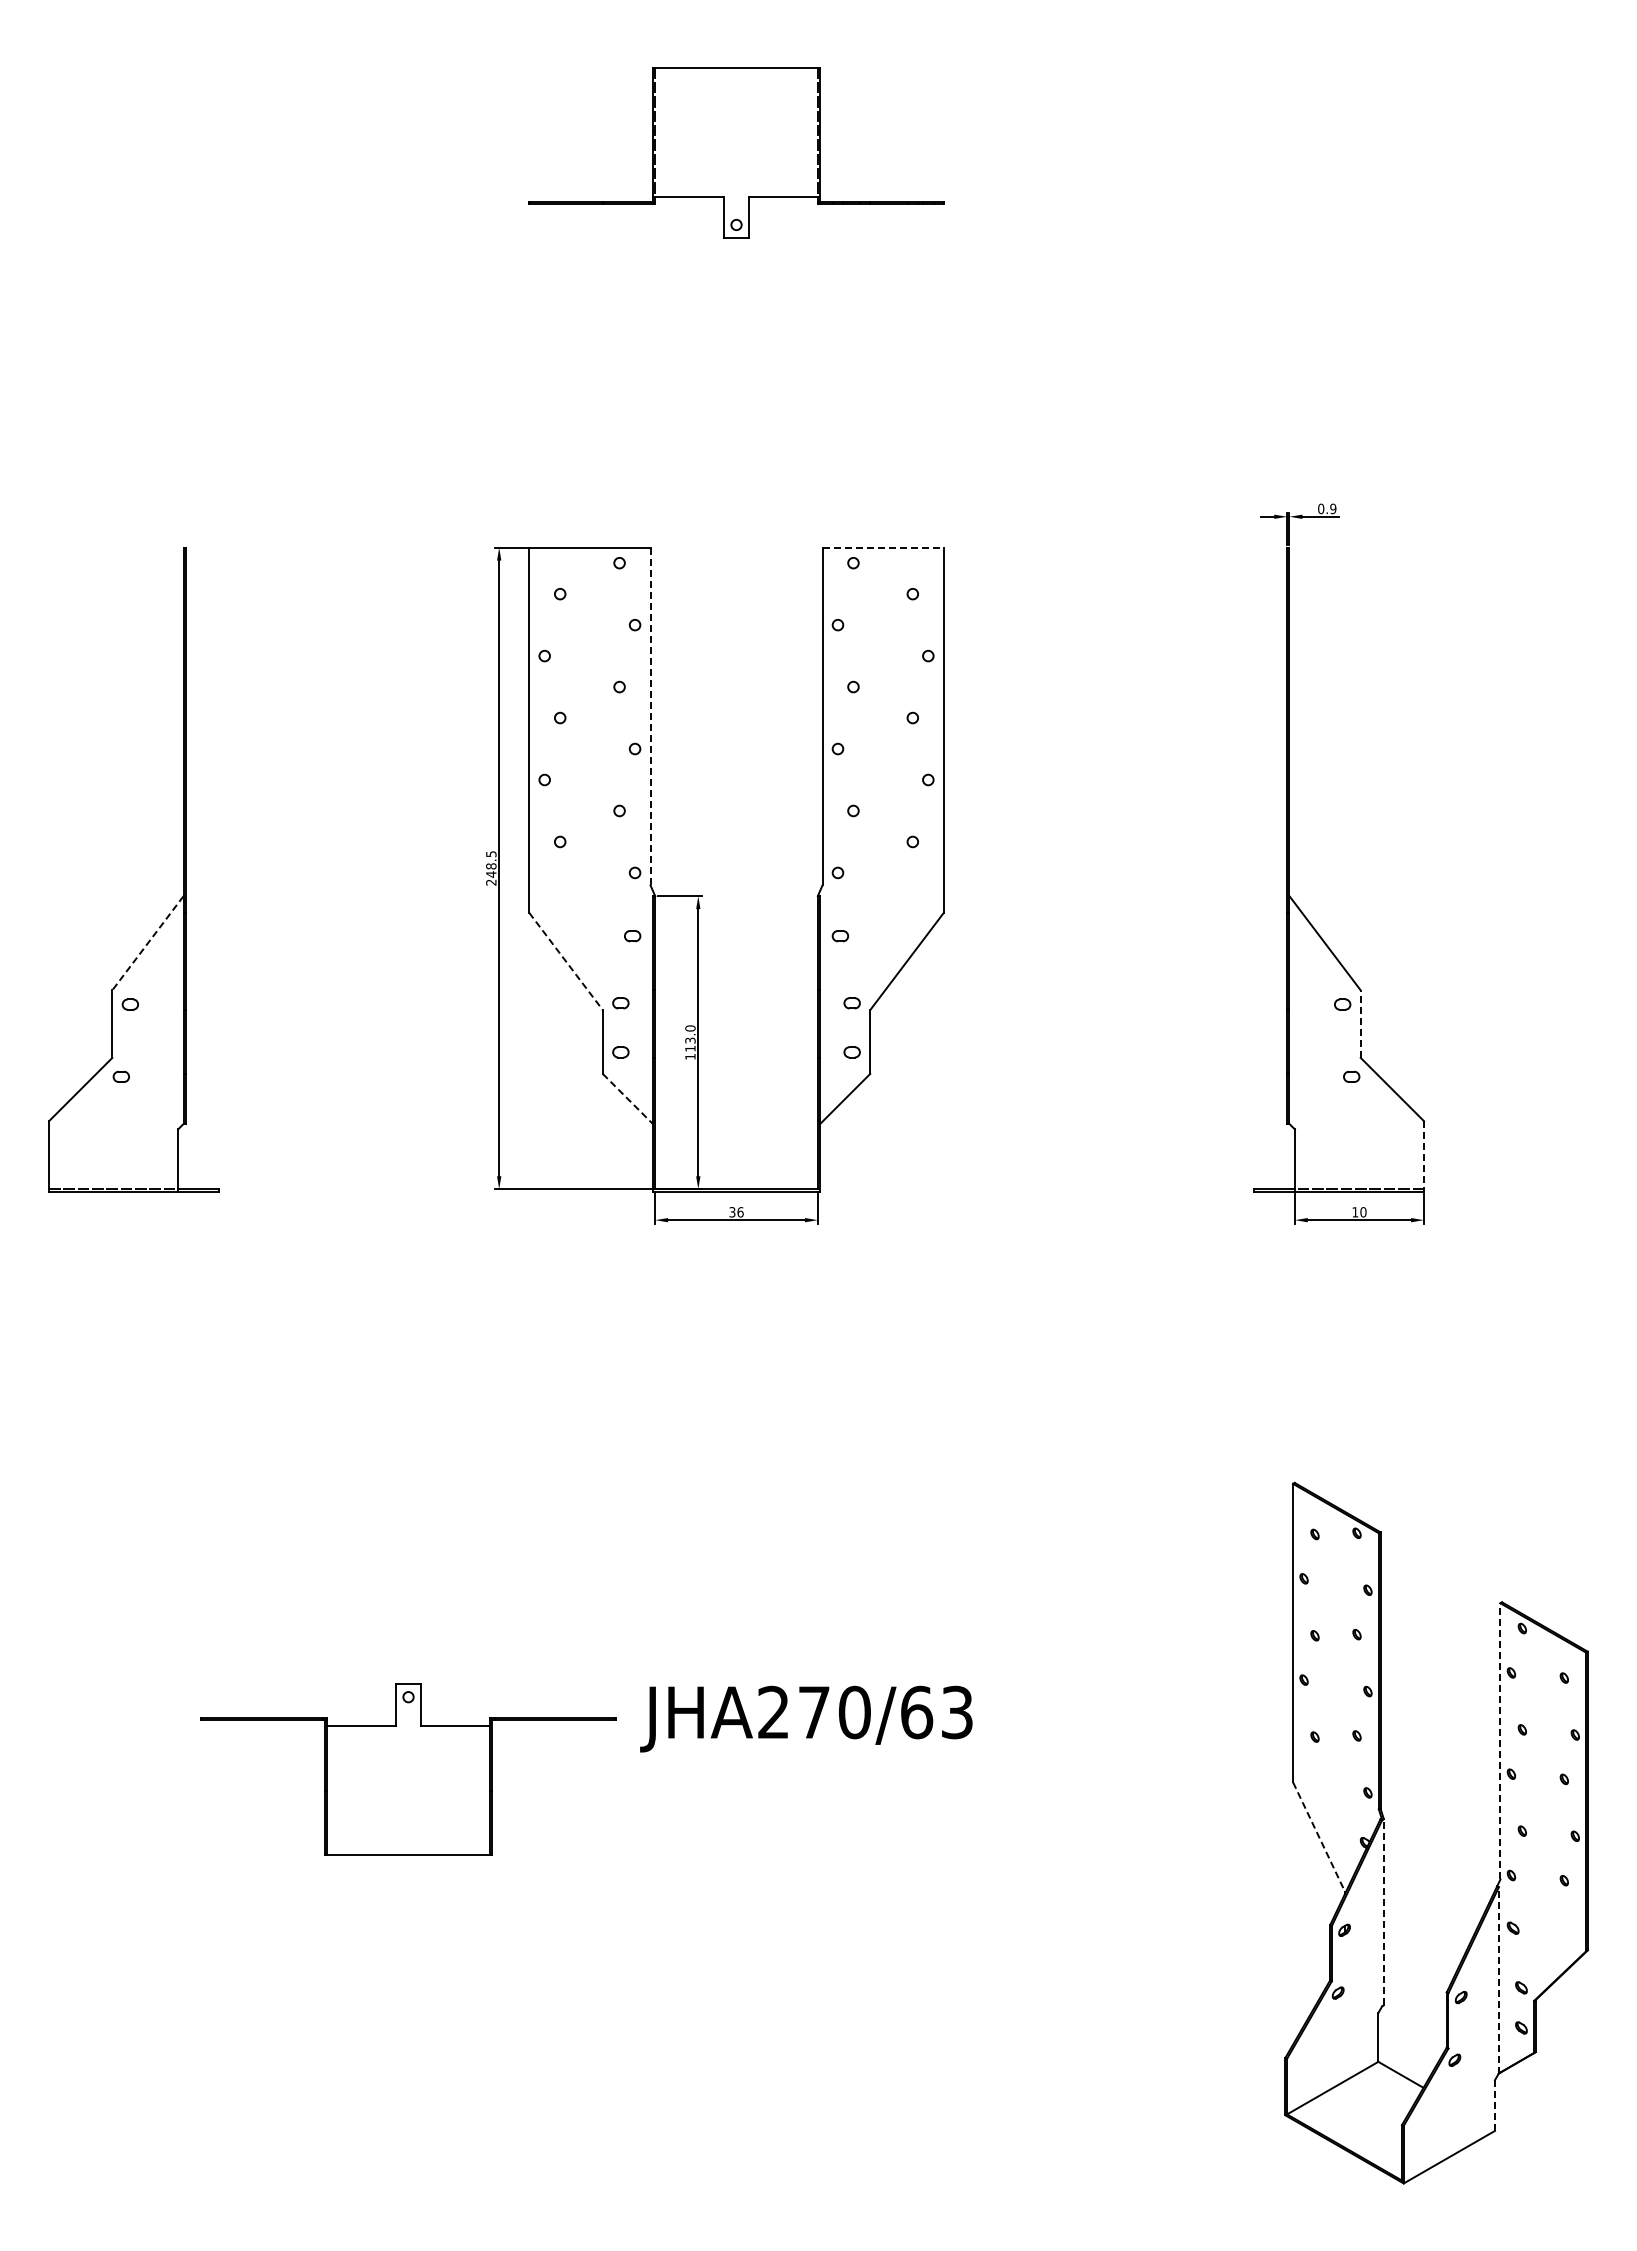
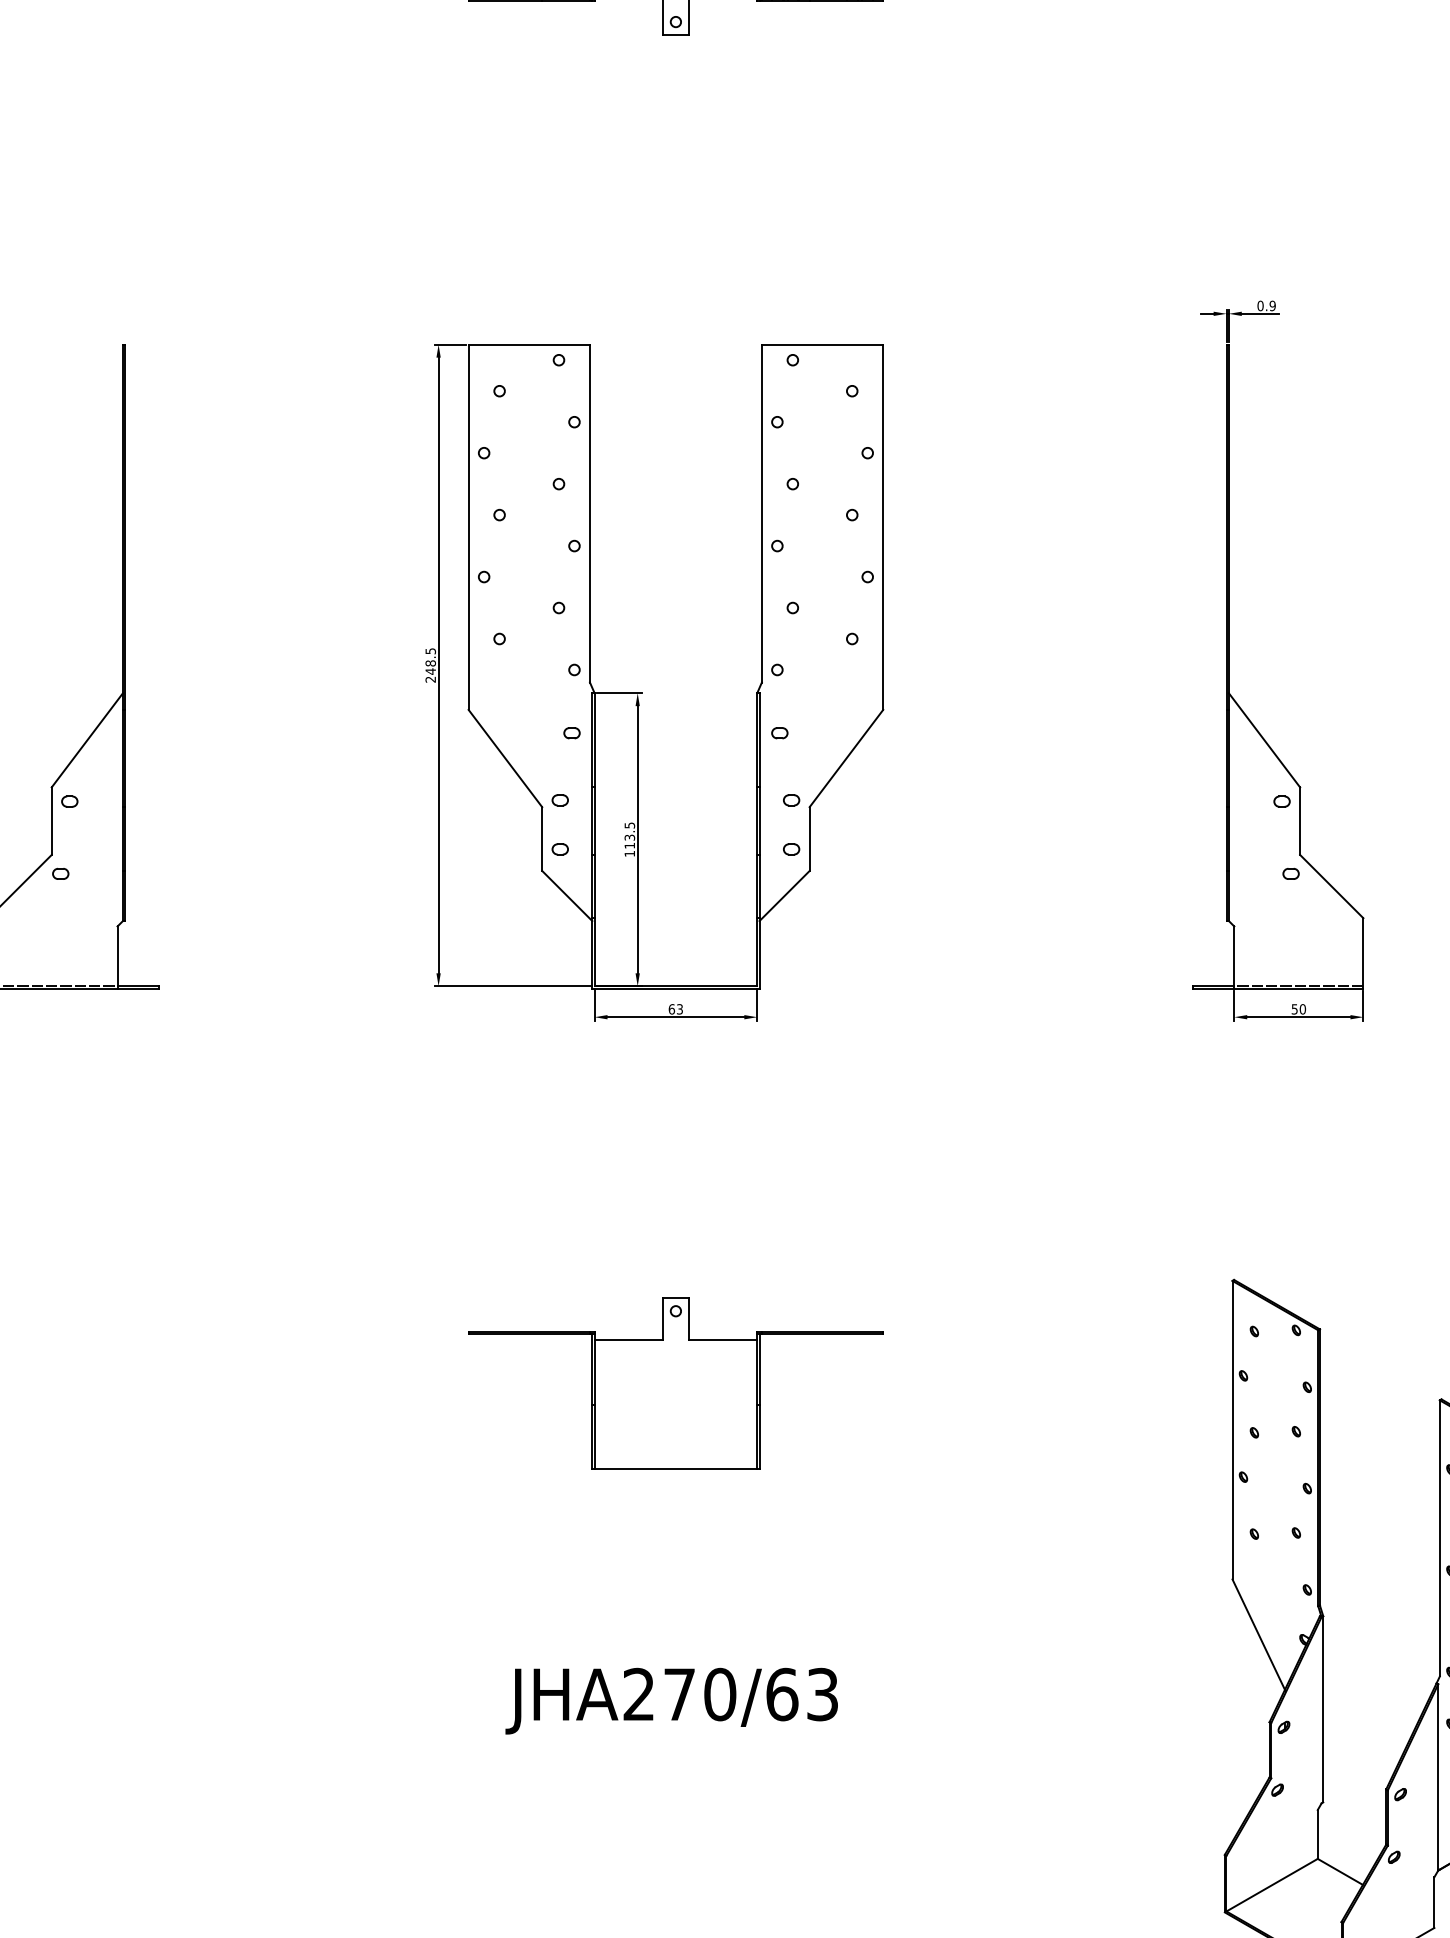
line: (883, 547) -> (822, 344), dashed -> solid
line: (650, 716) -> (589, 513), dashed -> solid
line: (147, 943) -> (86, 740), dashed -> solid
line: (566, 961) -> (505, 758), dashed -> solid
line: (1360, 1024) -> (1299, 821), dashed -> solid
text: (690, 1028) -> (629, 825), 113.0 -> 113.5
line: (628, 1099) -> (567, 896), dashed -> solid
line: (1423, 1156) -> (1362, 953), dashed -> solid
text: (736, 1212) -> (675, 1009), 36 -> 63
text: (1355, 1212) -> (1294, 1009), 10 -> 50
text: (806, 1718) -> (671, 1700), moved
line: (1500, 1740) -> (1439, 1537), dashed -> solid
part: (408, 1769) -> (675, 1383), moved
line: (1319, 1837) -> (1258, 1634), dashed -> solid
line: (1383, 1911) -> (1322, 1708), dashed -> solid
line: (1498, 1979) -> (1437, 1776), dashed -> solid
line: (1495, 2105) -> (1434, 1902), dashed -> solid

